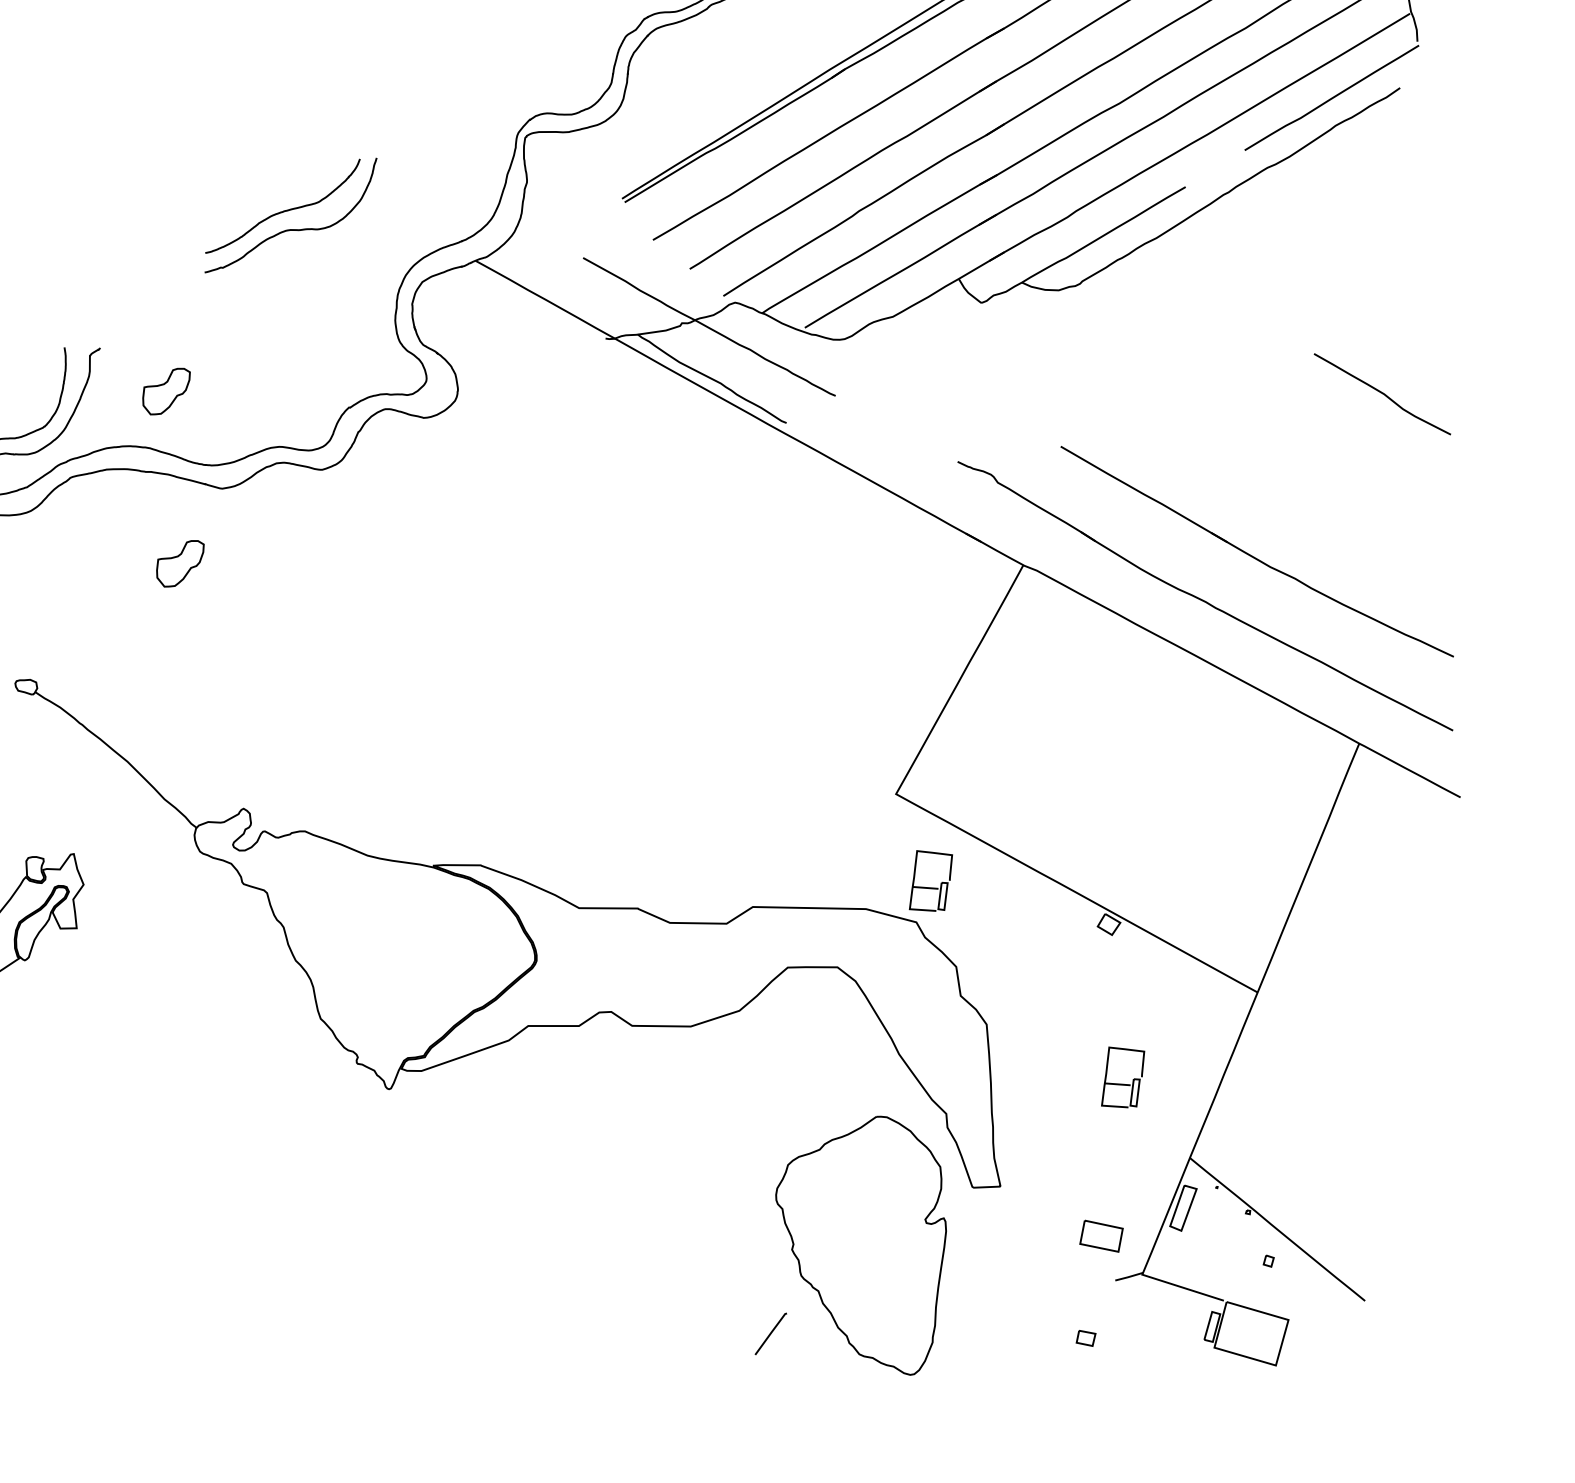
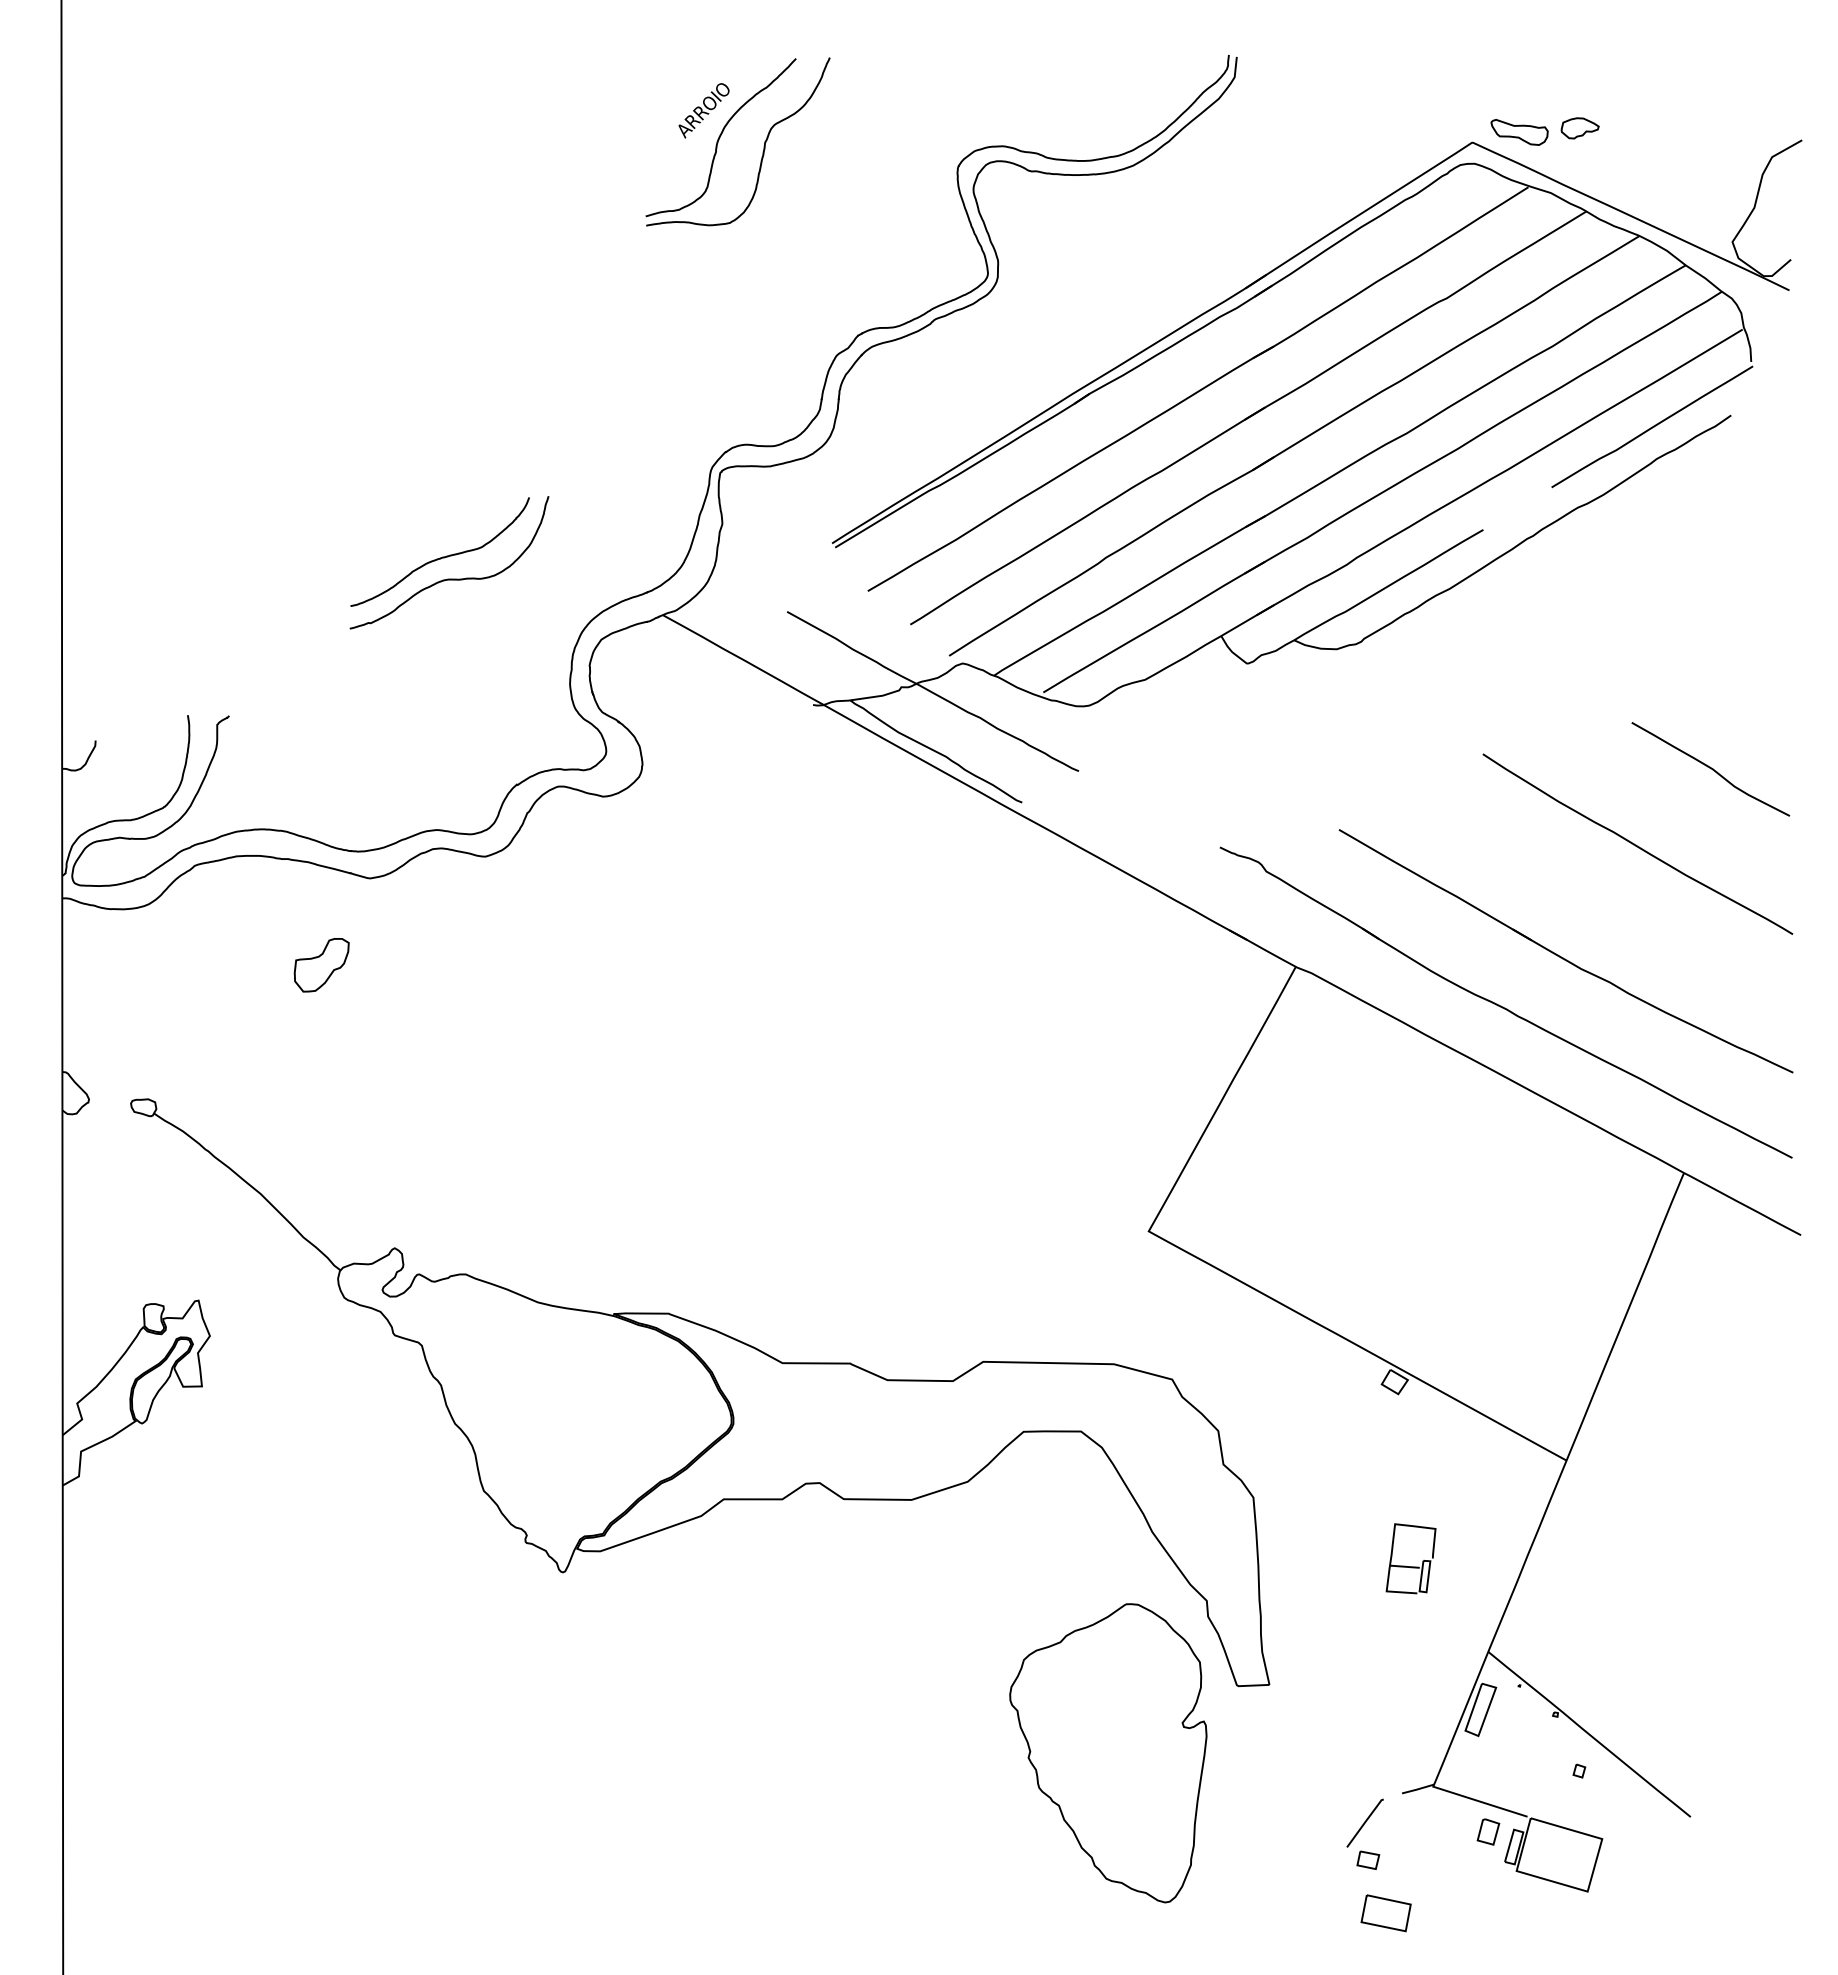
part: (166, 391) -> (305, 766), removed
curve: (1318, 459) -> (1636, 844), added
part: (930, 887) -> (1188, 1339), removed
part: (1100, 1236) -> (1385, 1913), moved
part: (1190, 1313) -> (1488, 1831), added
line: (770, 1333) -> (1364, 1822), moved

